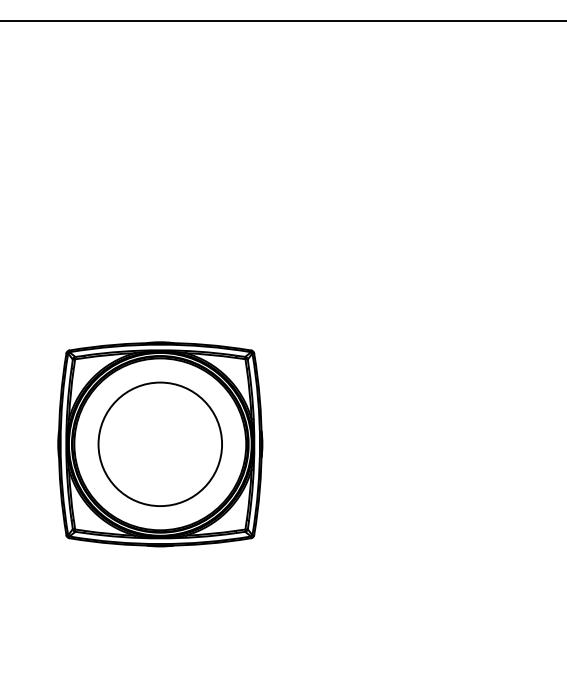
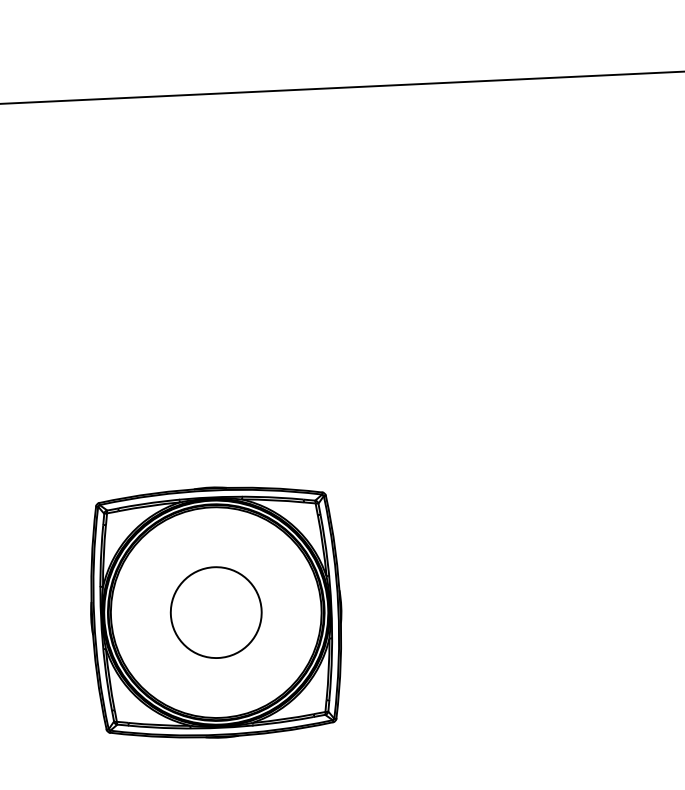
circle: (160, 444) -> (216, 612), size x0.6

